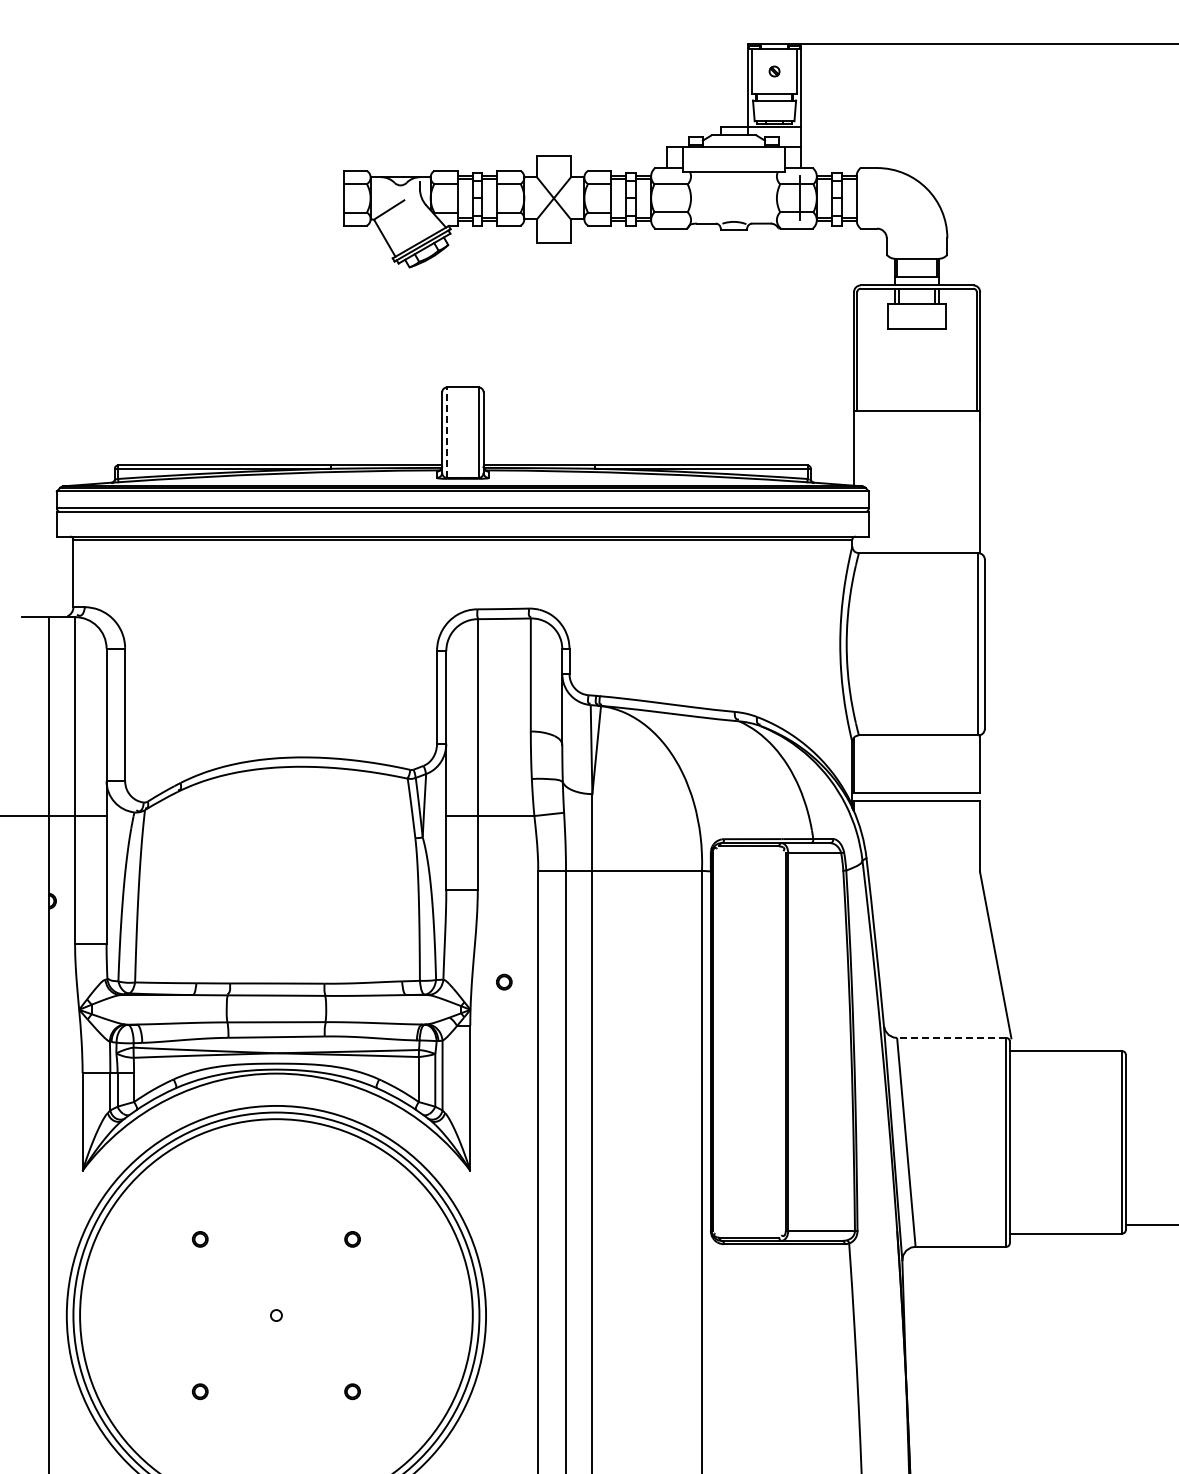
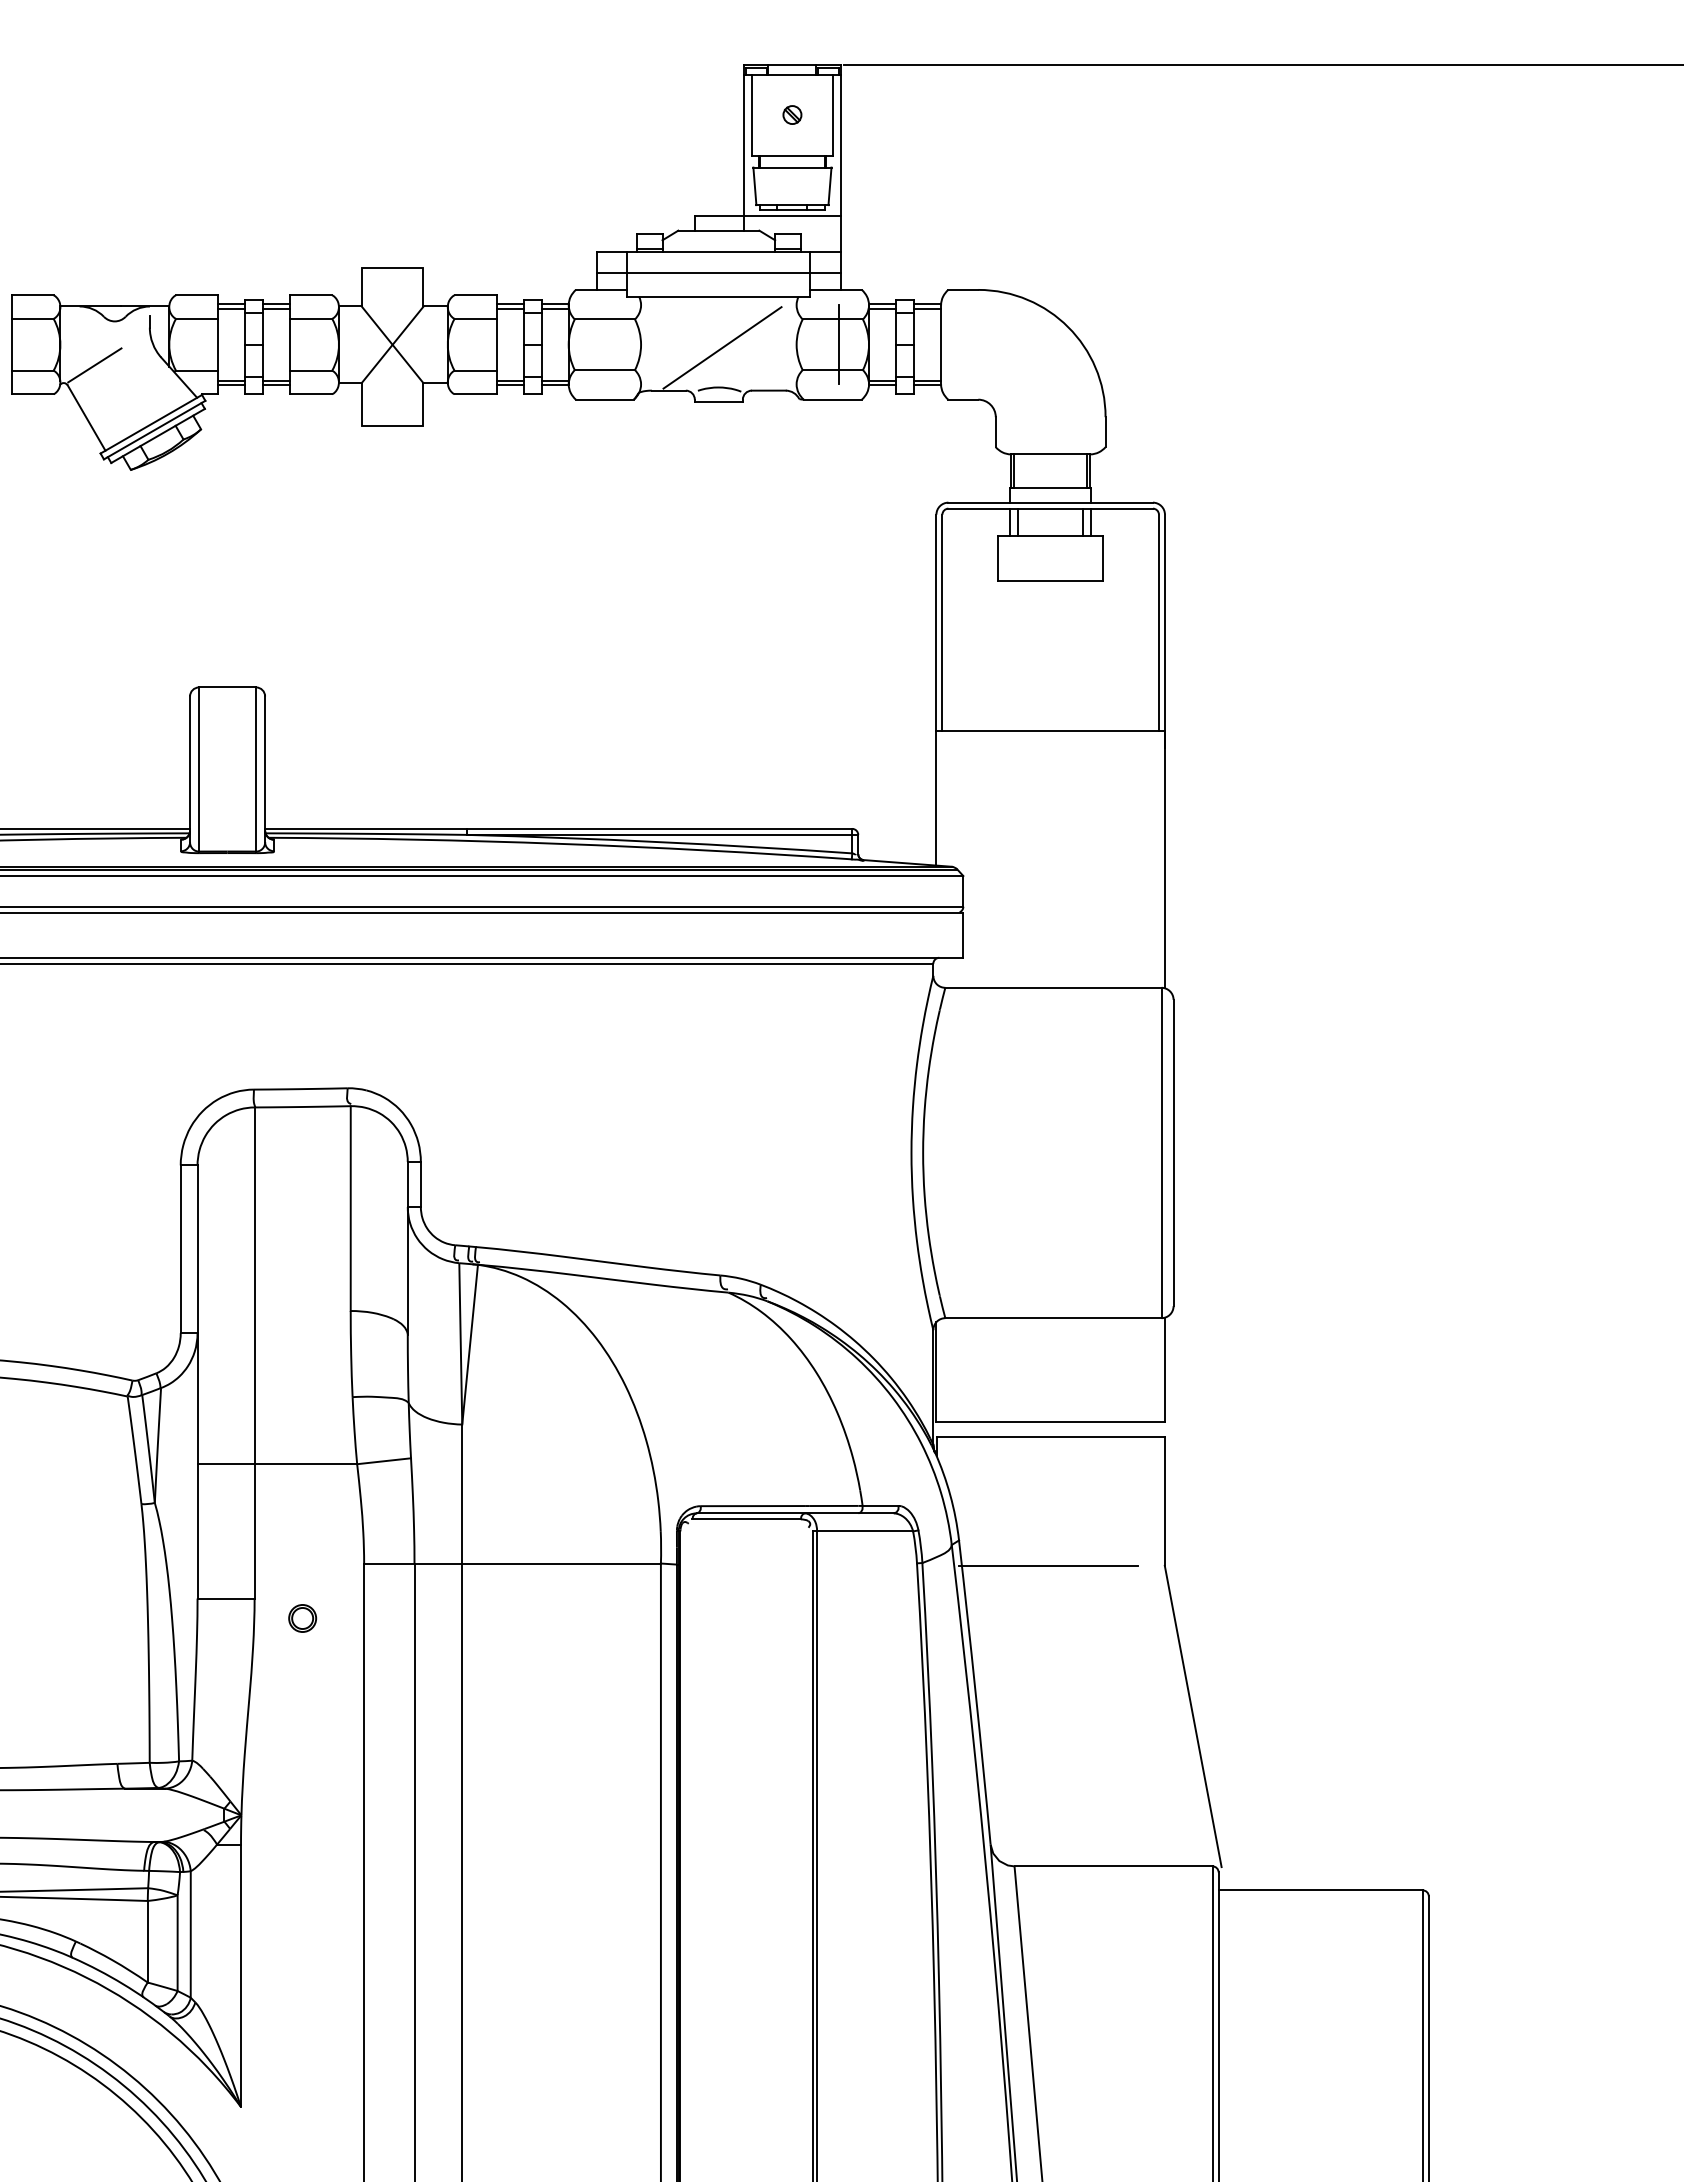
line: (733, 158) -> (718, 272), added
line: (735, 199) -> (721, 346), added
line: (447, 432) -> (199, 769), dashed -> solid
line: (915, 872) -> (1047, 1566), added
part: (504, 981) -> (303, 1617), moved
line: (951, 1037) -> (1113, 1865), dashed -> solid

